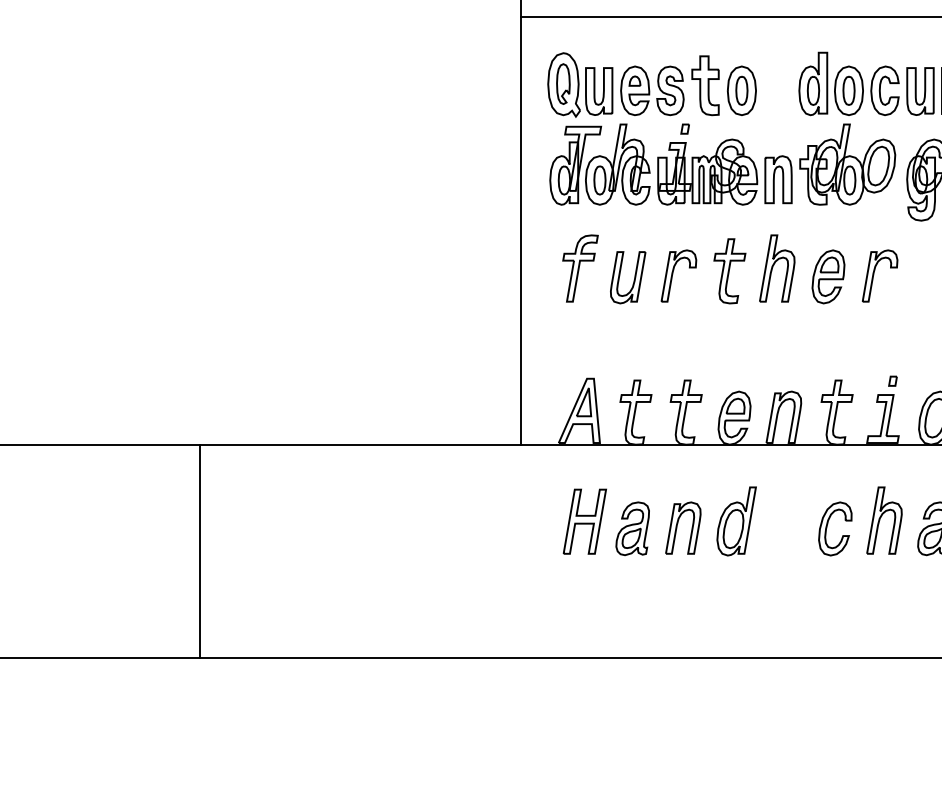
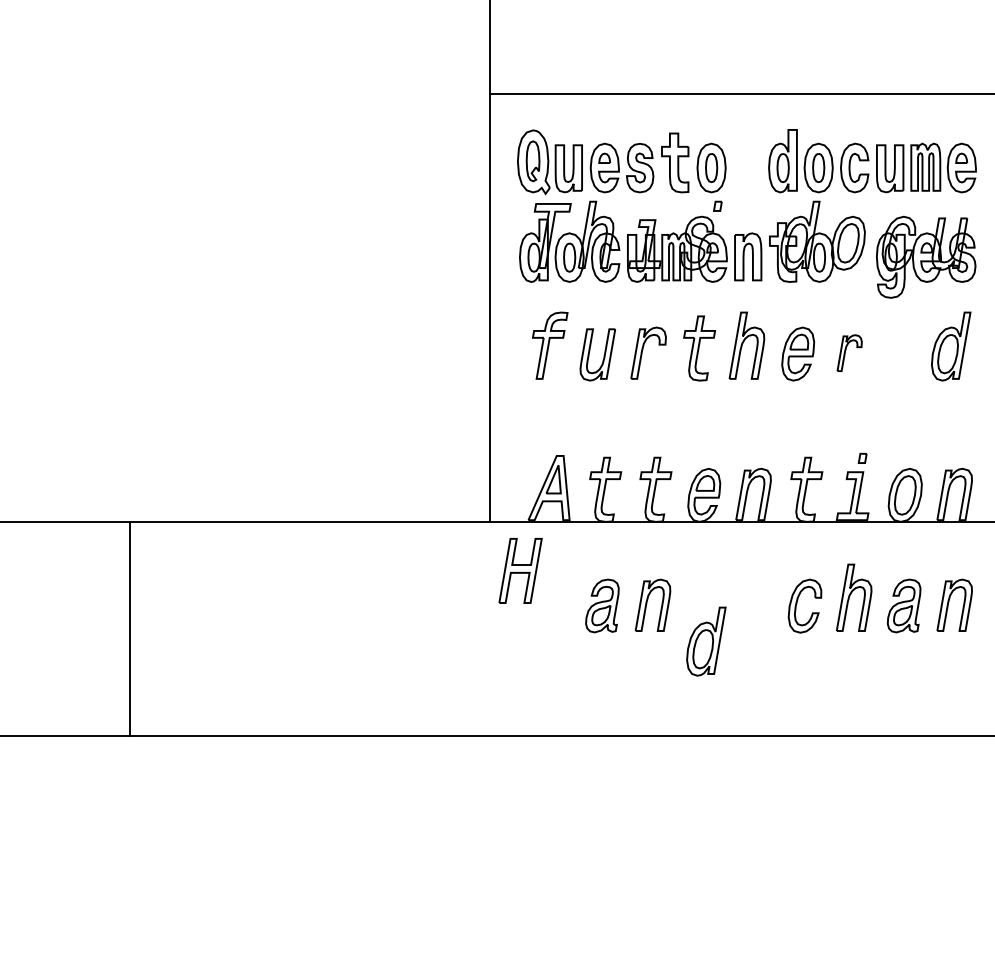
part: (684, 128) -> (717, 205), moved
part: (879, 275) -> (849, 352), size x0.7
part: (584, 521) -> (520, 570), moved
part: (736, 521) -> (706, 641), moved
line: (199, 551) -> (129, 628), moved

